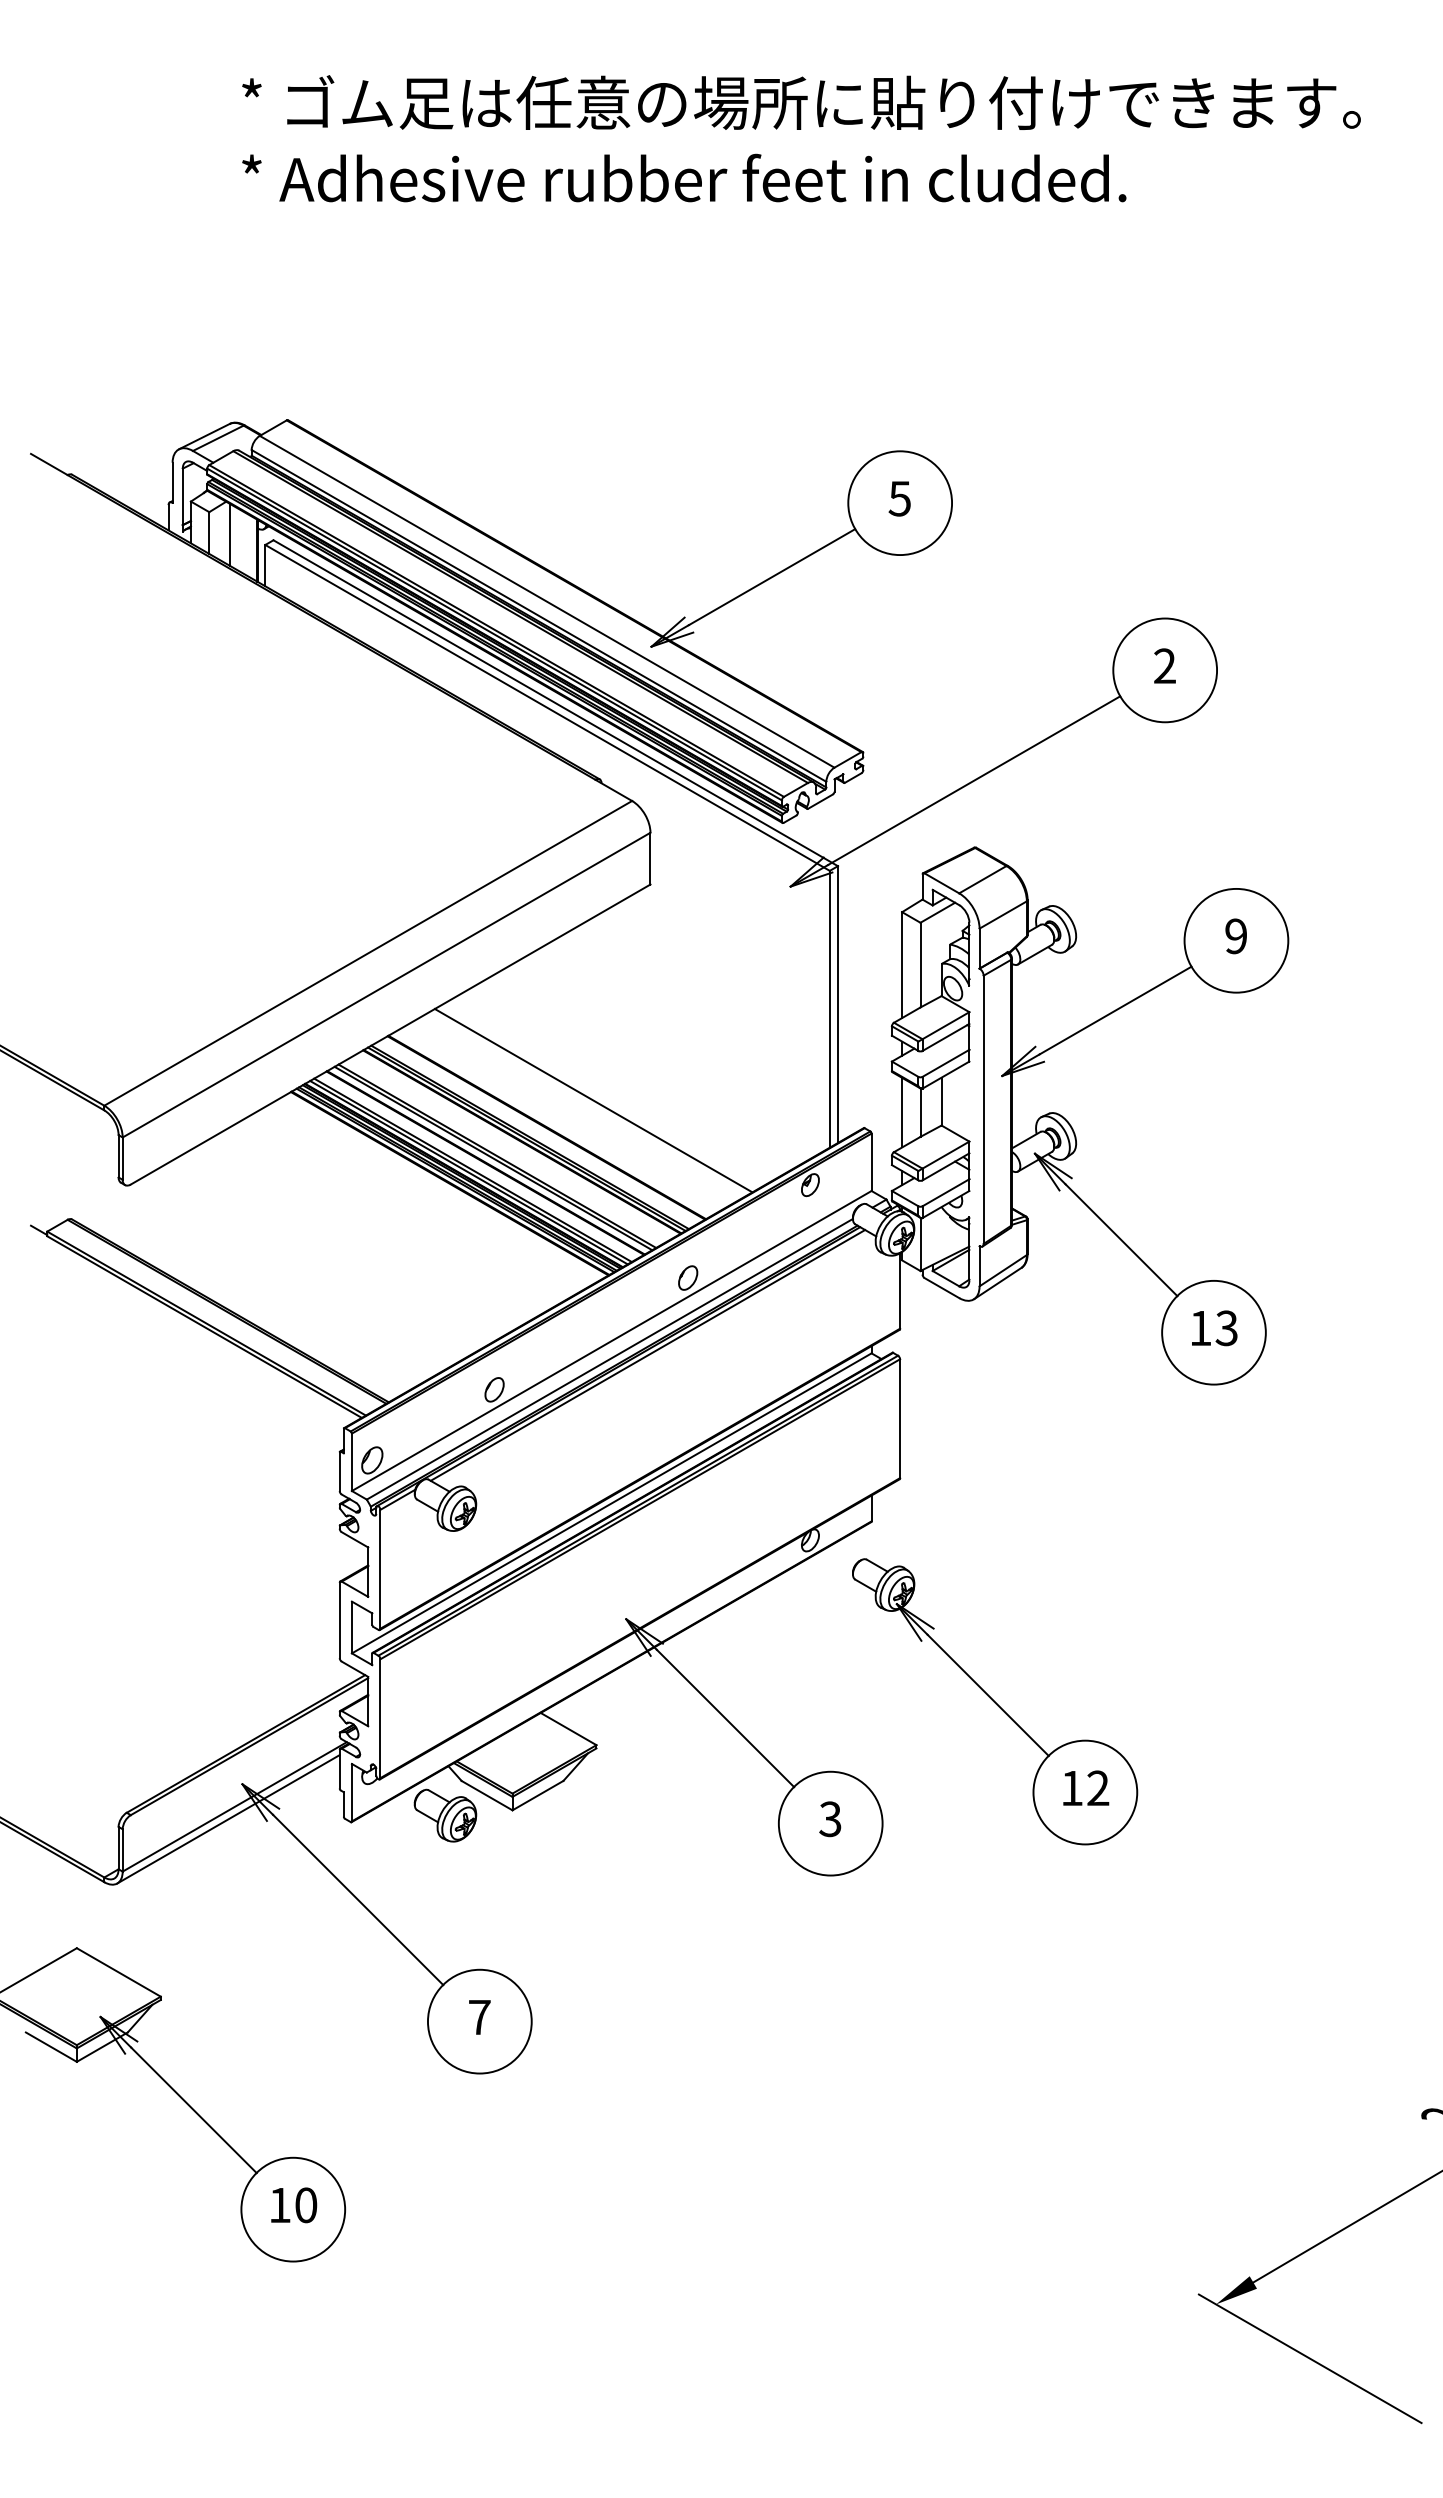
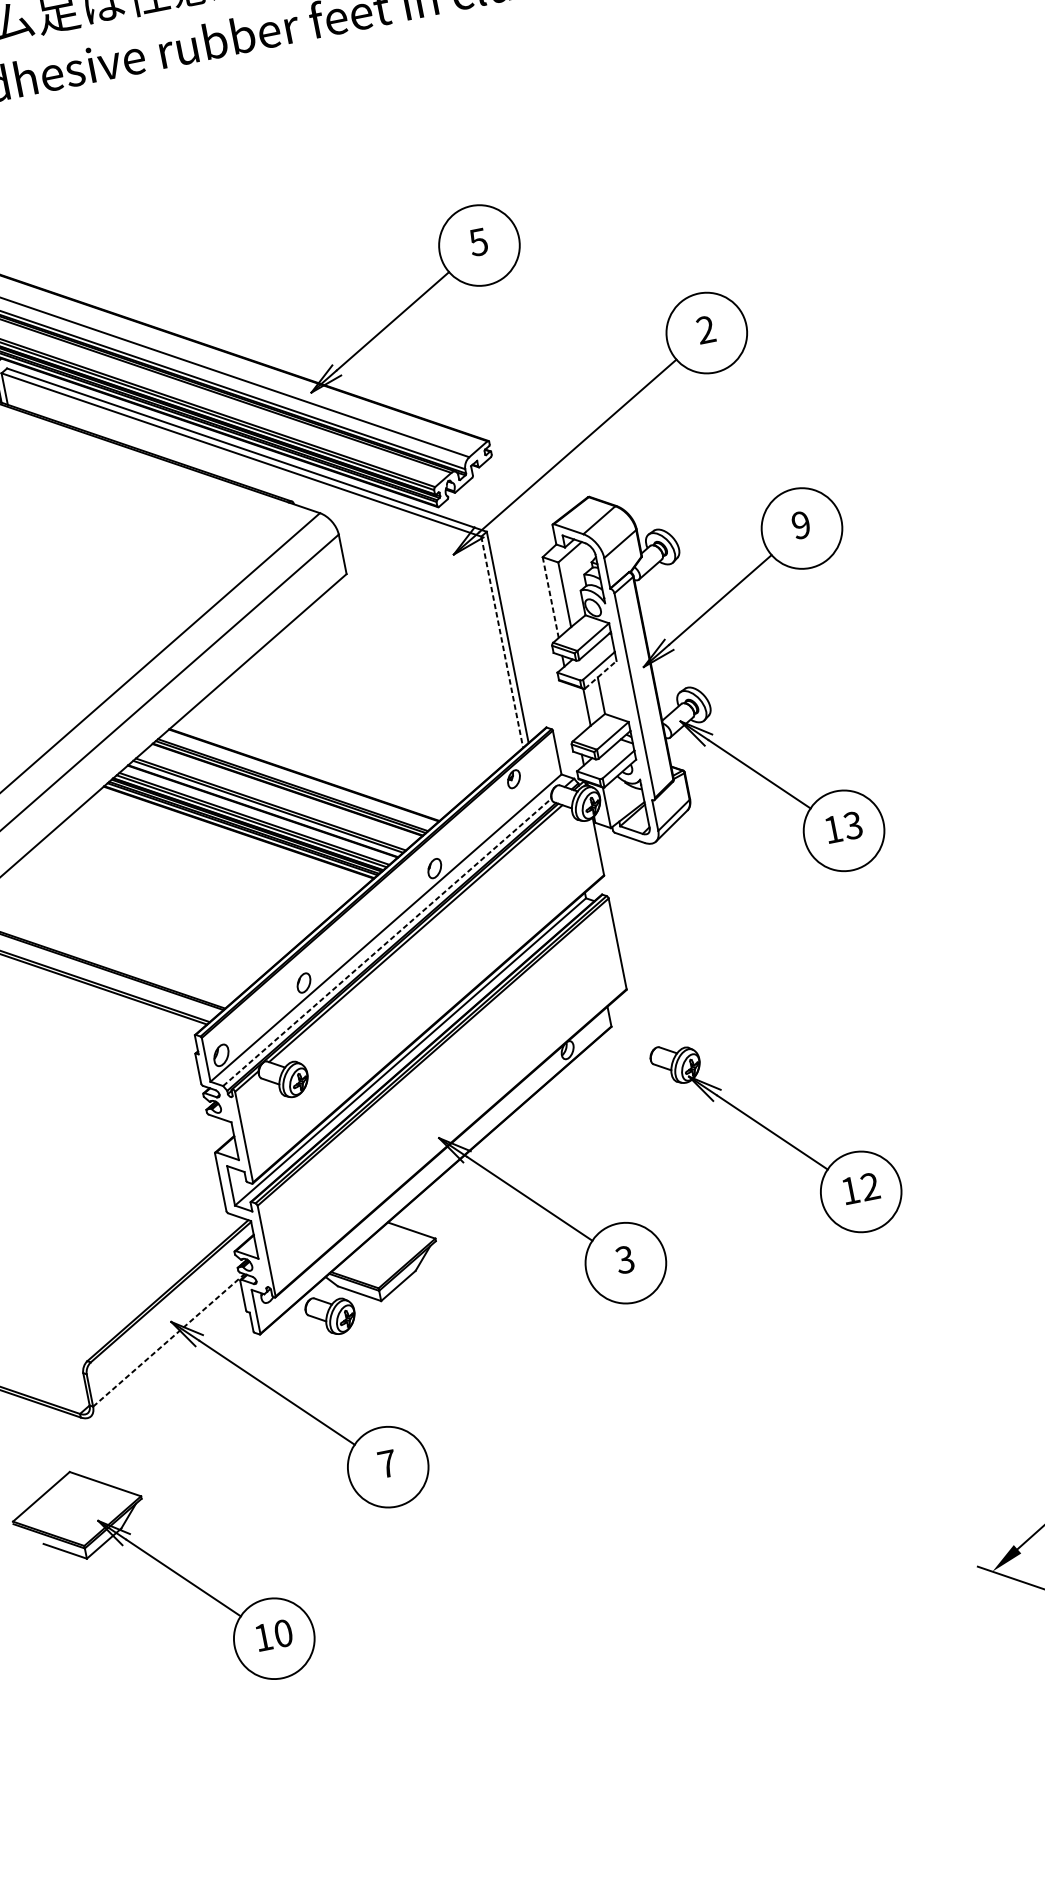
line: (902, 965) -> (551, 597), solid -> dashed
line: (829, 1009) -> (502, 642), solid -> dashed
line: (946, 1074) -> (601, 674), solid -> dashed
line: (593, 1100) -> (335, 747), removed
line: (902, 1112) -> (573, 709), removed
line: (609, 1359) -> (387, 942), solid -> dashed
part: (995, 1701) -> (778, 1136), moved
line: (235, 1806) -> (169, 1339), solid -> dashed
line: (228, 1819) -> (165, 1350), removed

